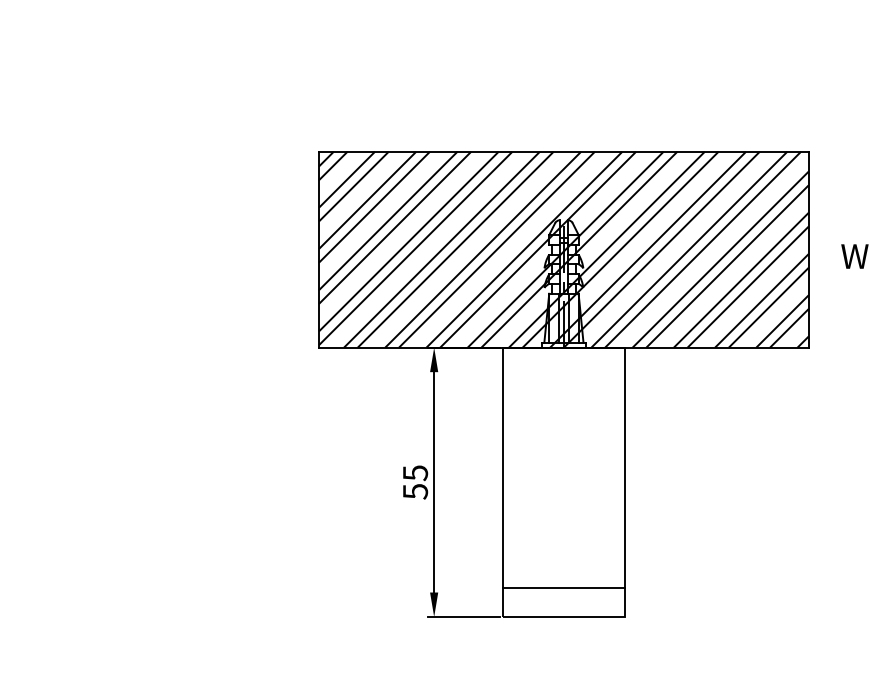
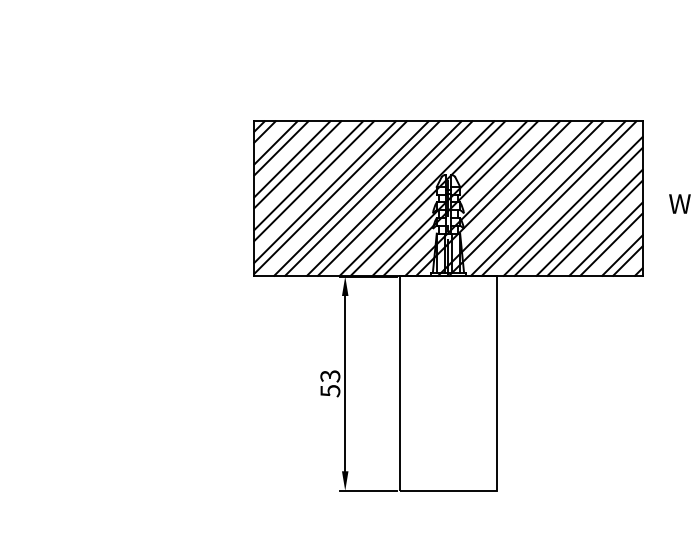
text: (414, 472) -> (329, 375), 55 -> 53
line: (563, 587) -> (448, 467), removed

